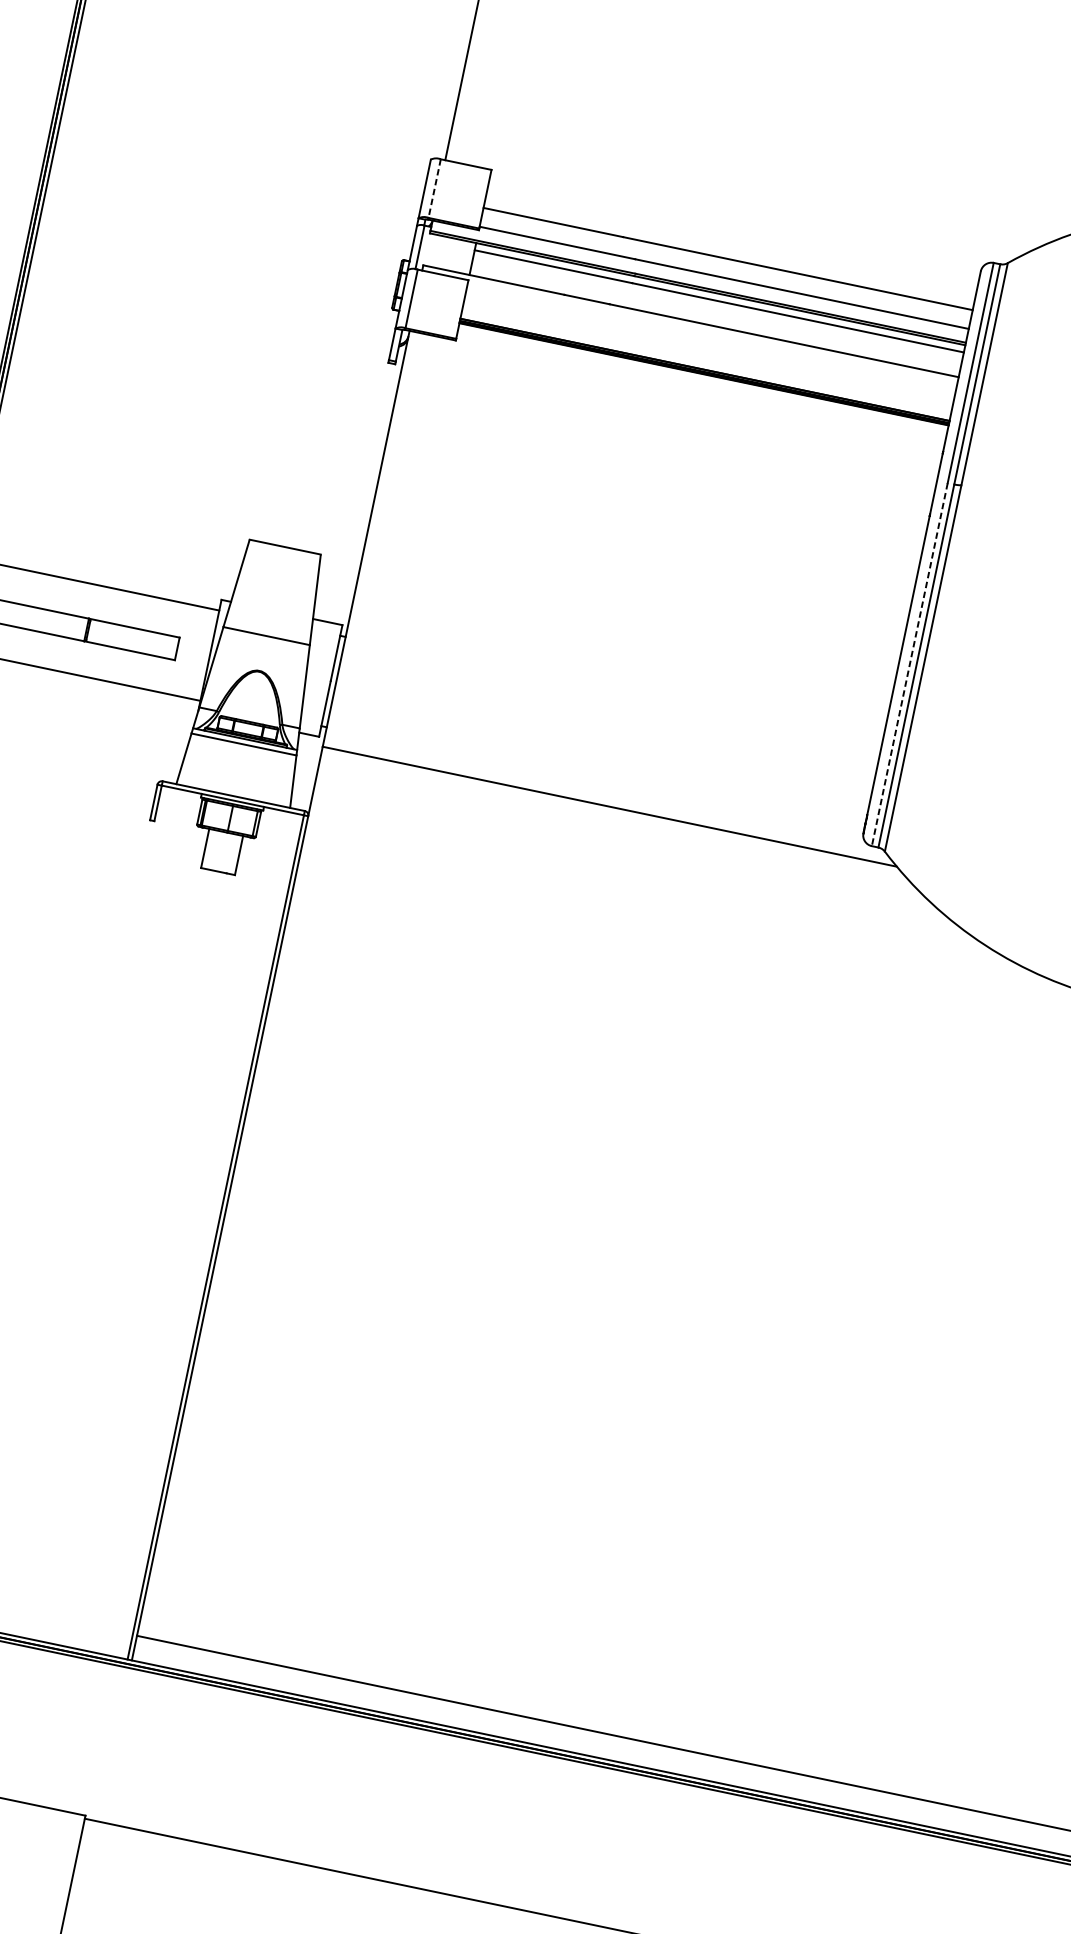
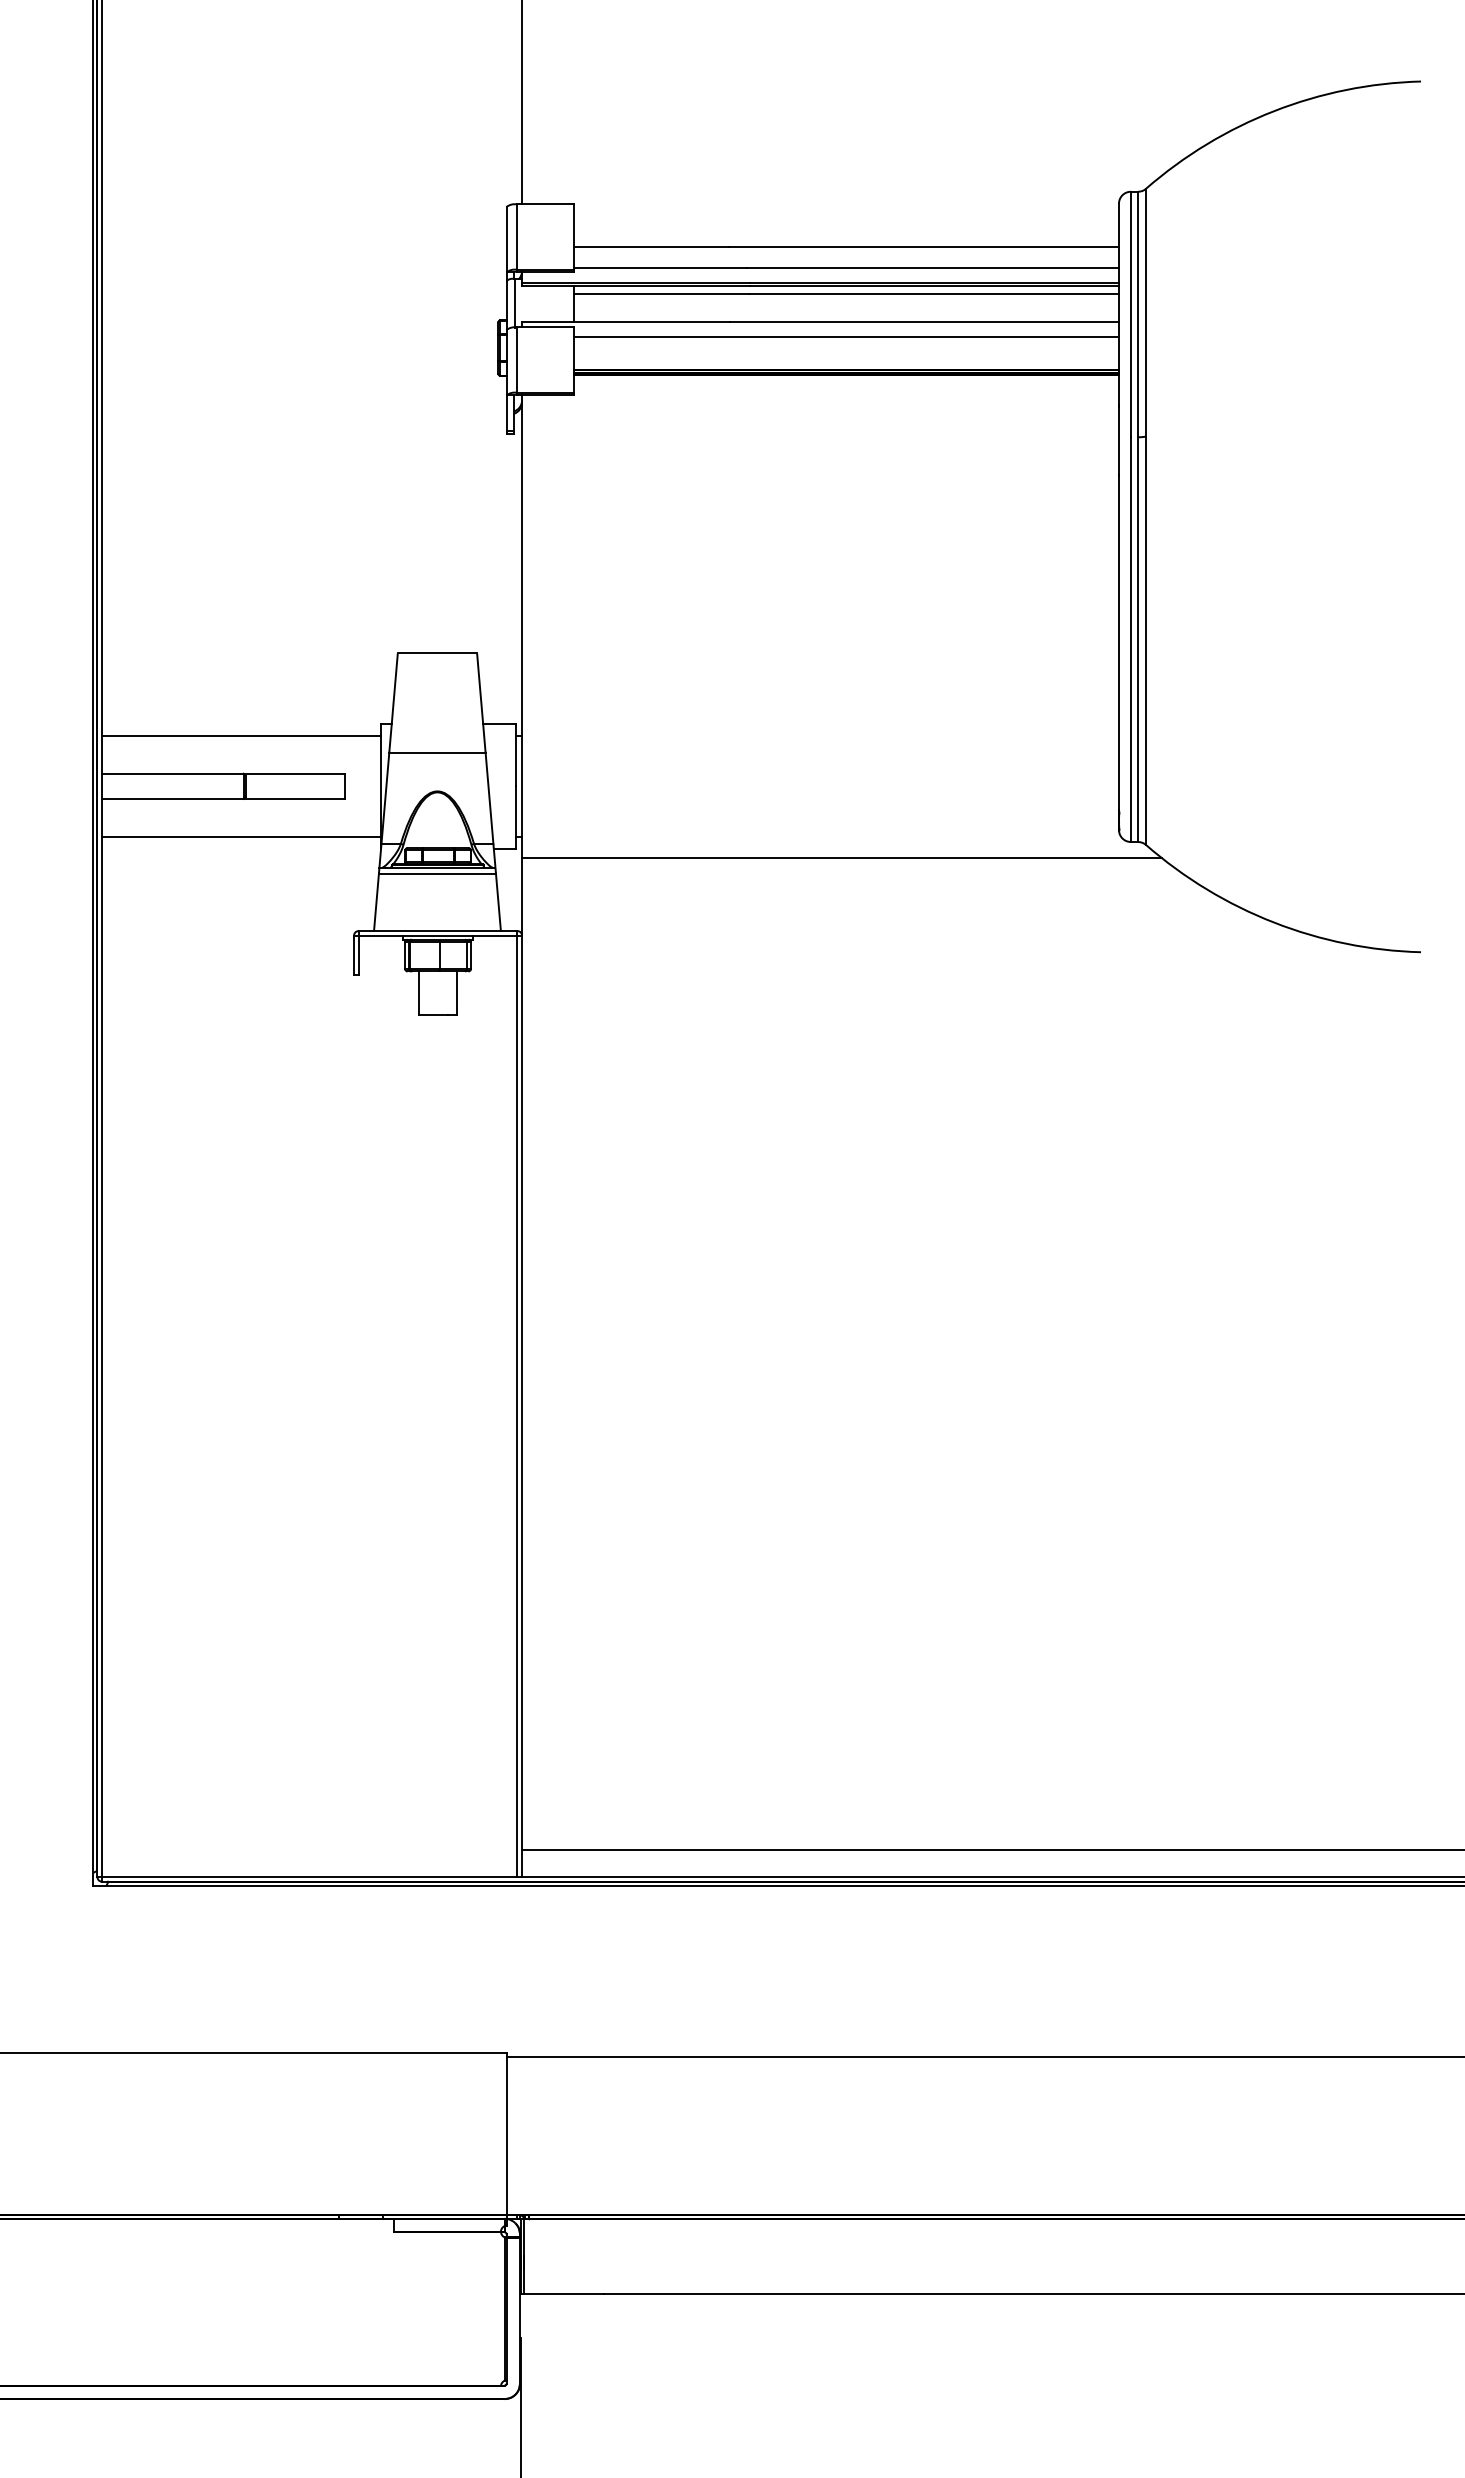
line: (434, 189) -> (517, 237), dashed -> solid
line: (711, 340) -> (846, 337), added
line: (909, 665) -> (1130, 640), dashed -> solid

